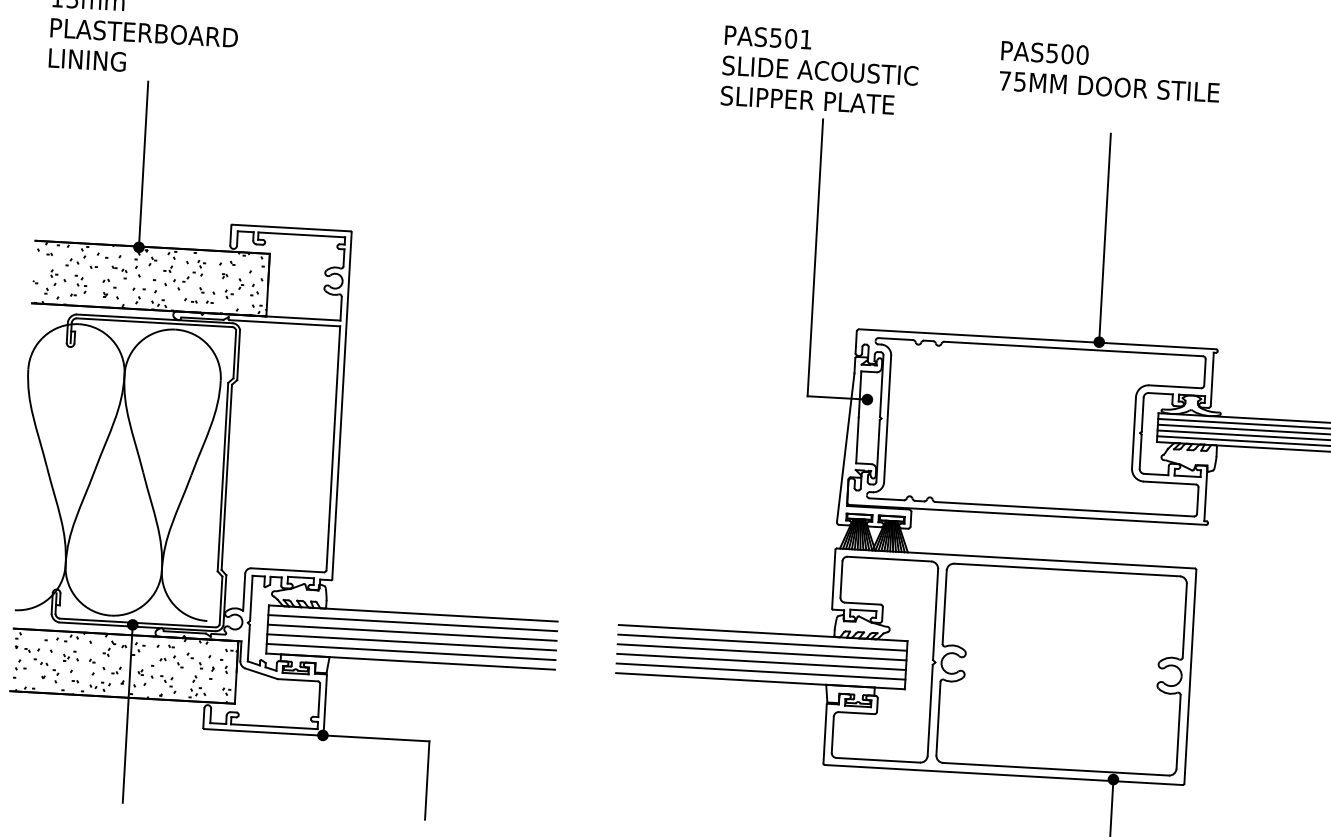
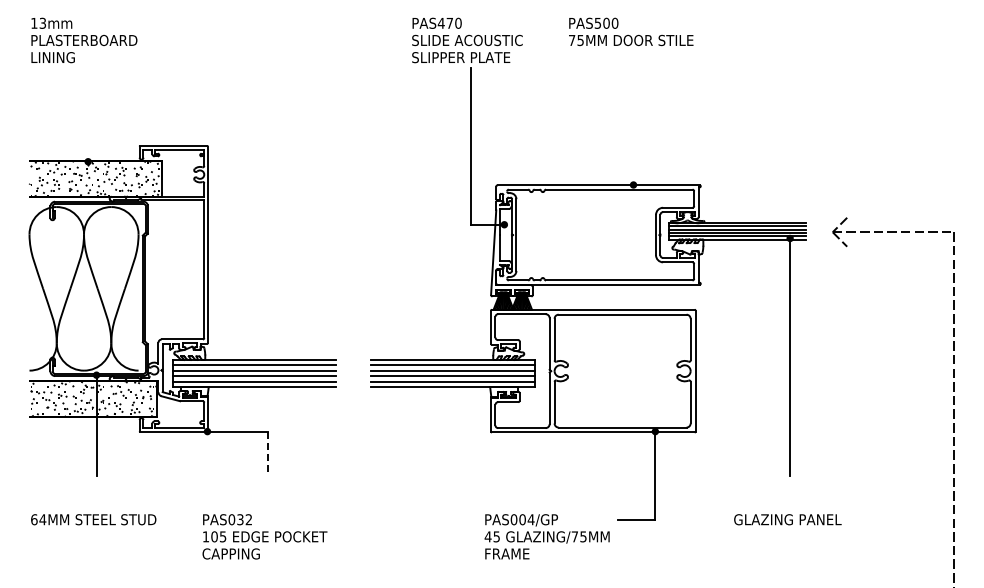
text: (790, 37) -> (449, 22), PAS501 -> PAS470
line: (144, 163) -> (88, 114), removed
line: (1105, 237) -> (633, 125), removed
line: (426, 781) -> (267, 454), solid -> dashed

